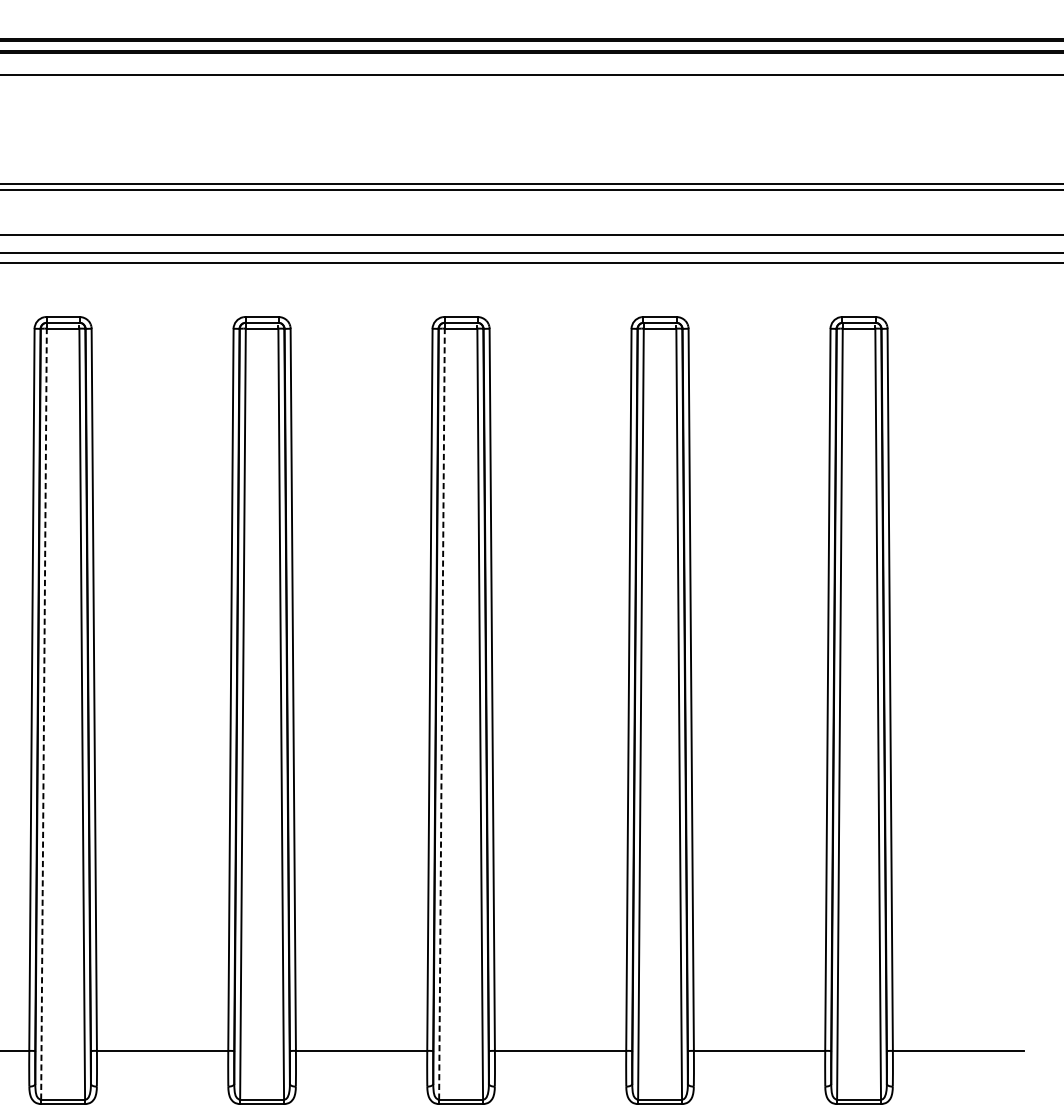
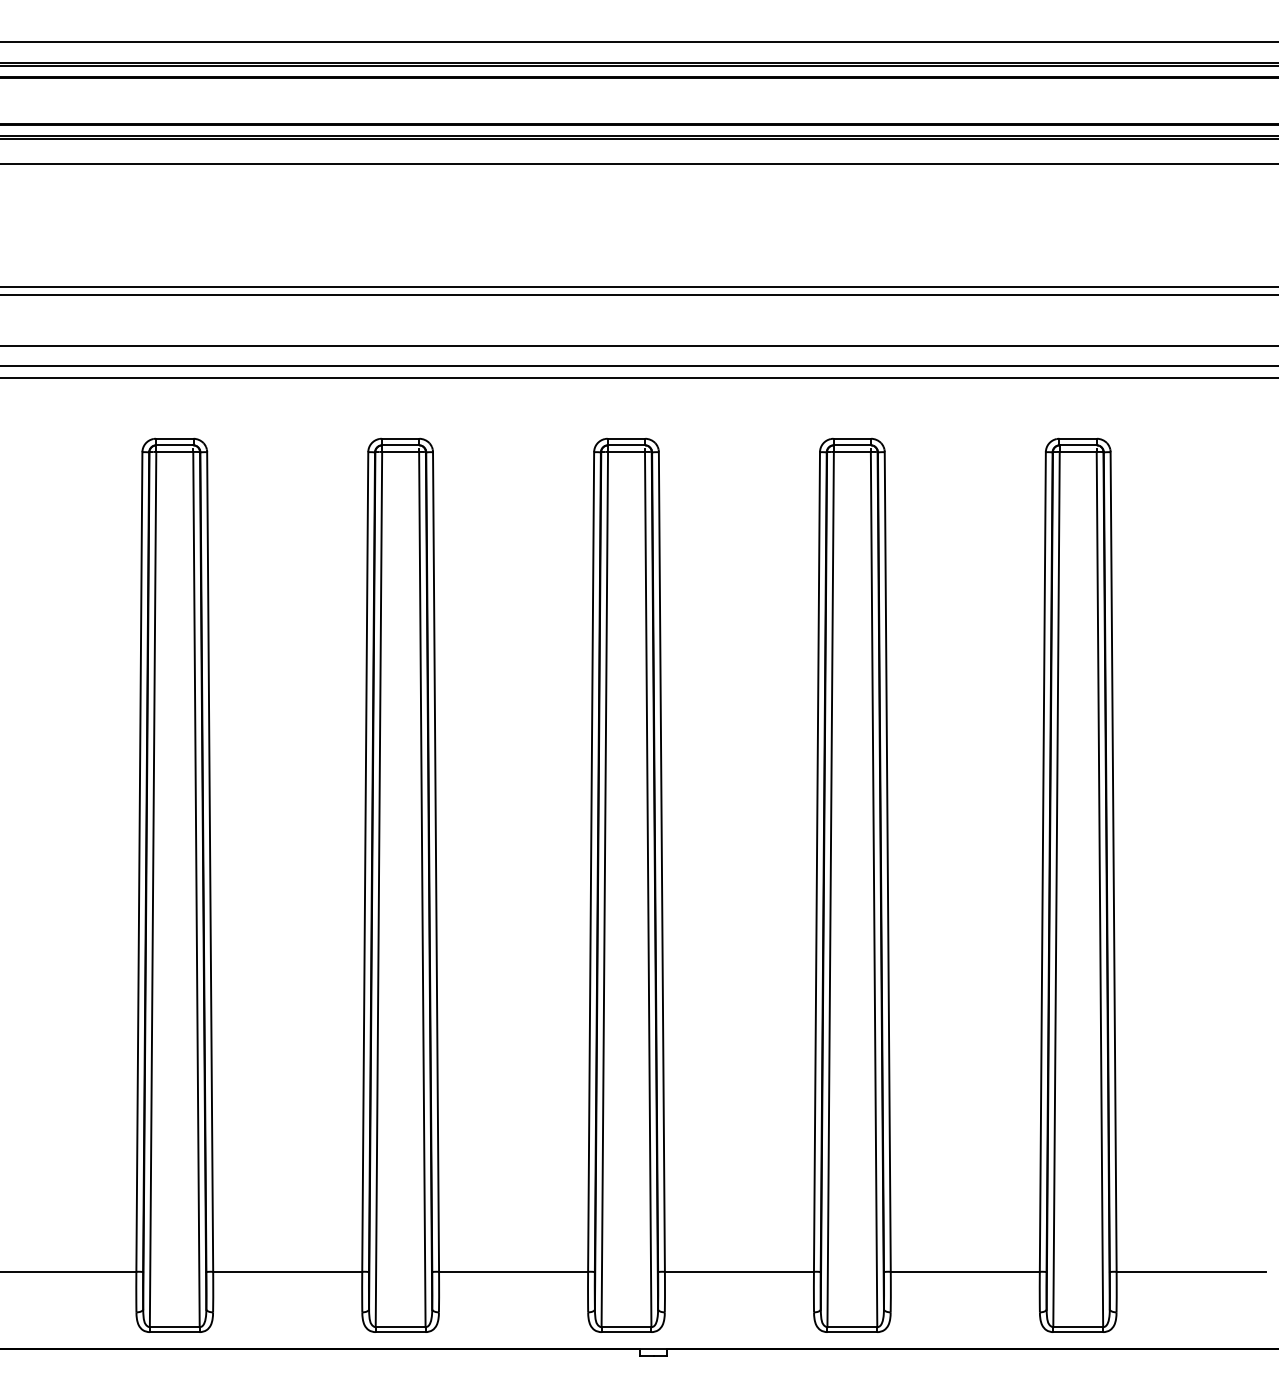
line: (44, 714) -> (153, 889), dashed -> solid
line: (441, 714) -> (604, 889), dashed -> solid

